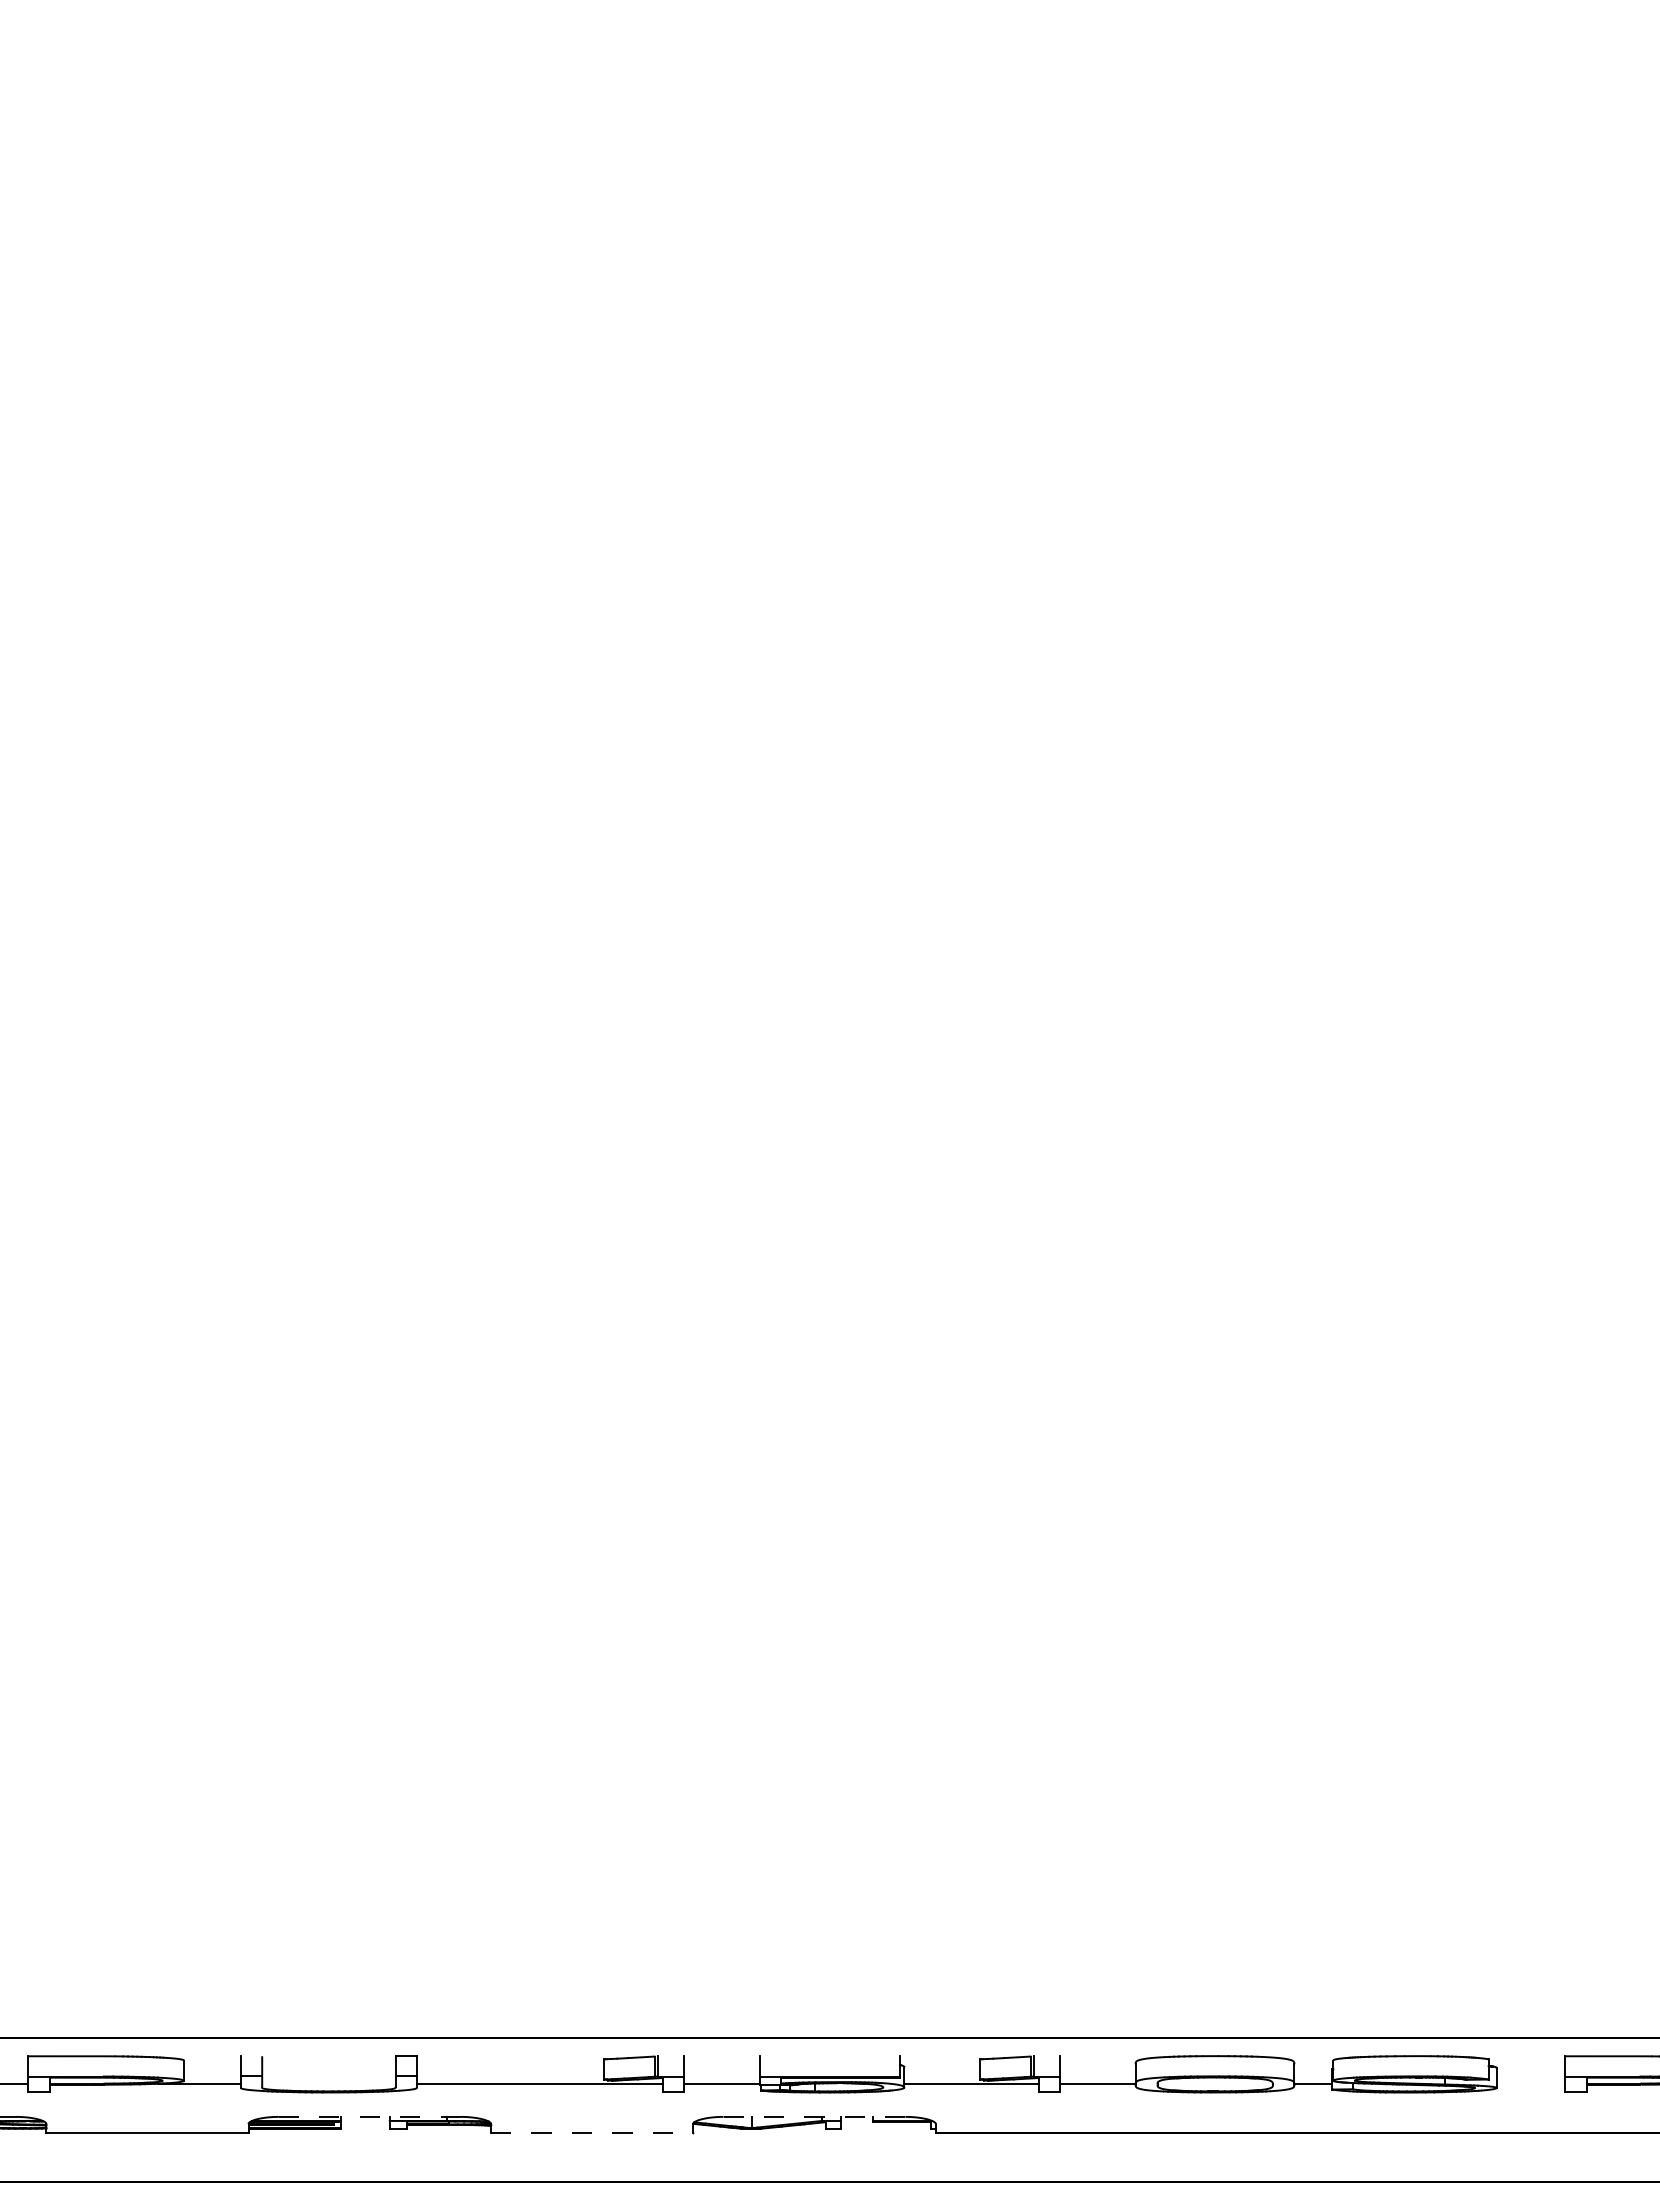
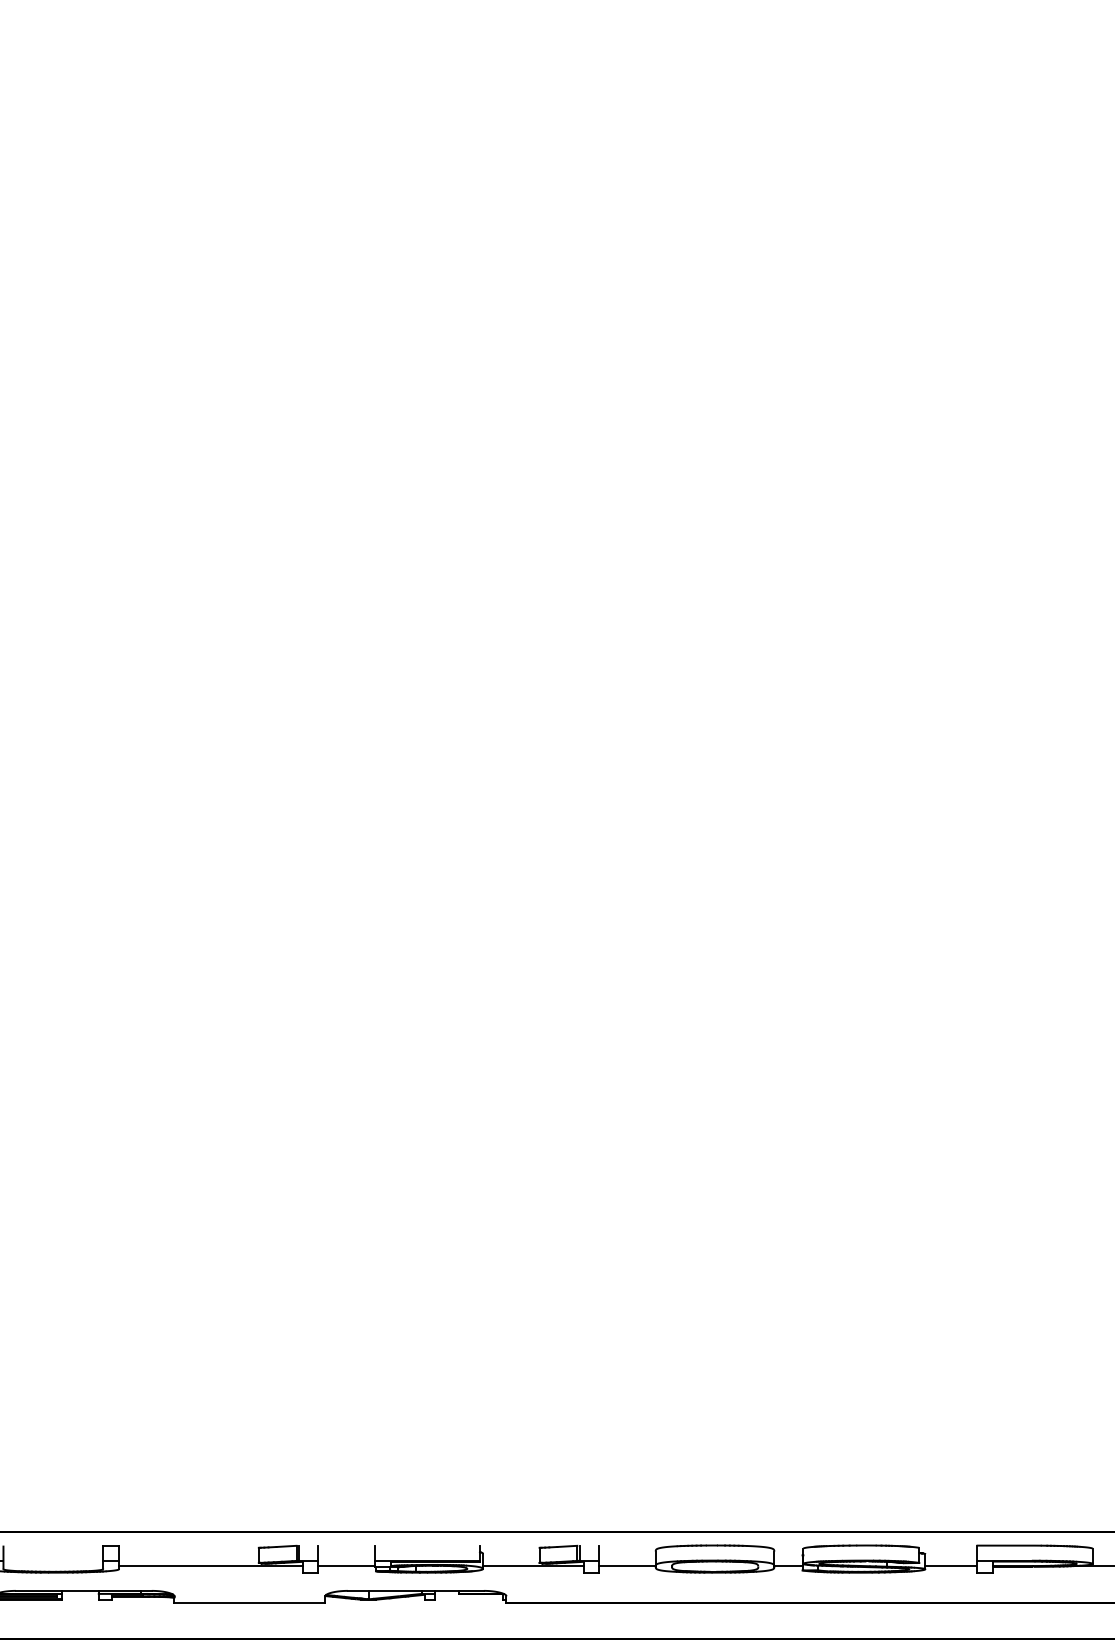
line: (1530, 2083) -> (950, 1565), added
line: (369, 2116) -> (83, 1590), dashed -> solid
line: (814, 2116) -> (415, 1590), dashed -> solid
line: (592, 2132) -> (250, 1602), dashed -> solid

